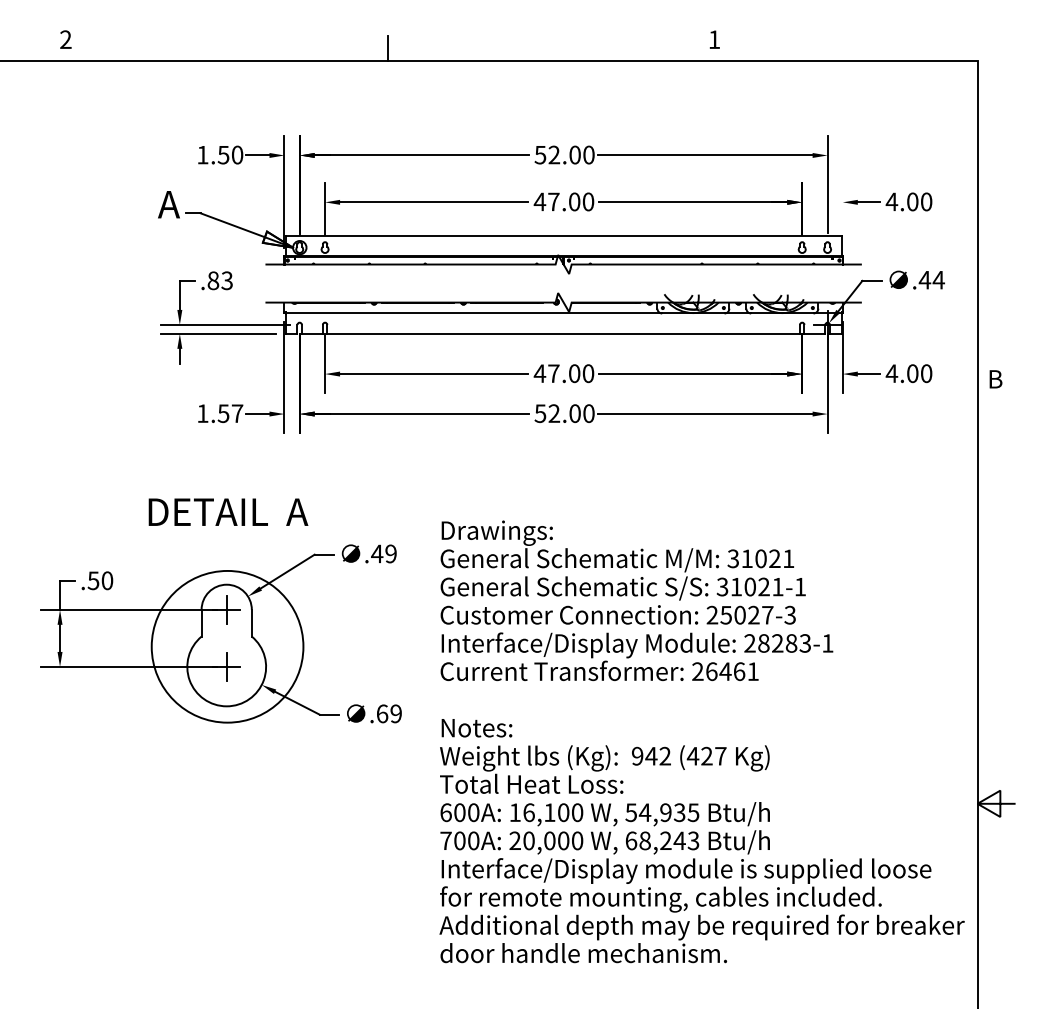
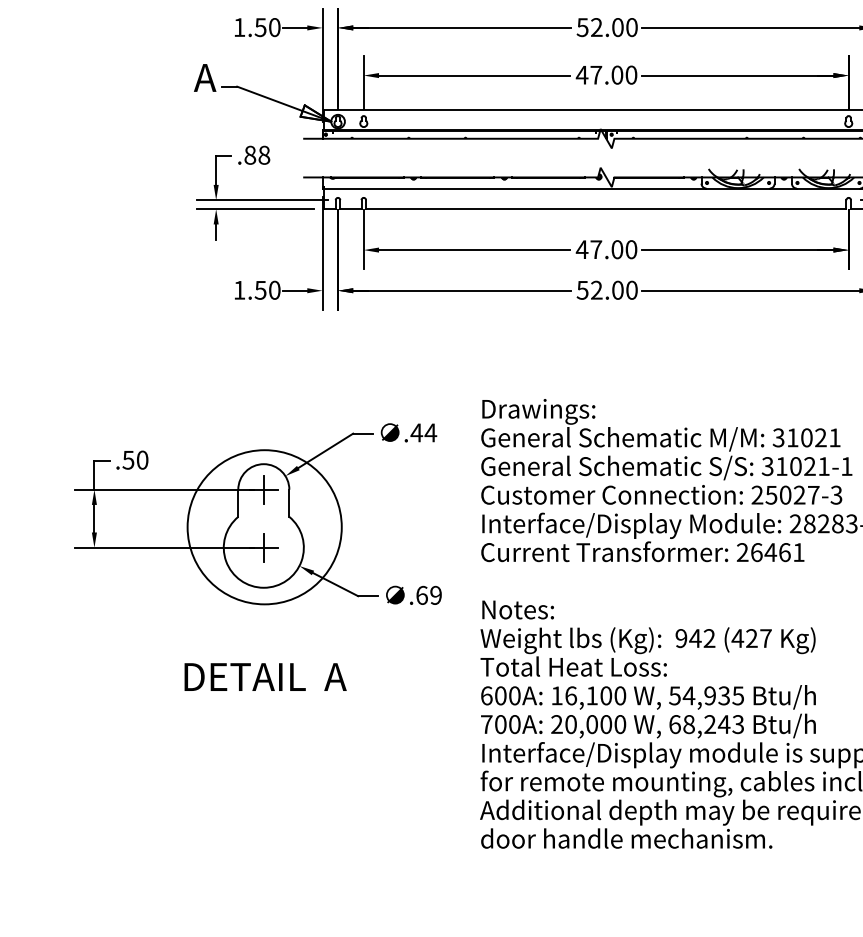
text: (226, 280) -> (263, 155), .83 -> .88
text: (237, 413) -> (274, 290), 1.57 -> 1.50
text: (228, 511) -> (265, 676), moved
text: (390, 553) -> (430, 432), .49 -> .44

